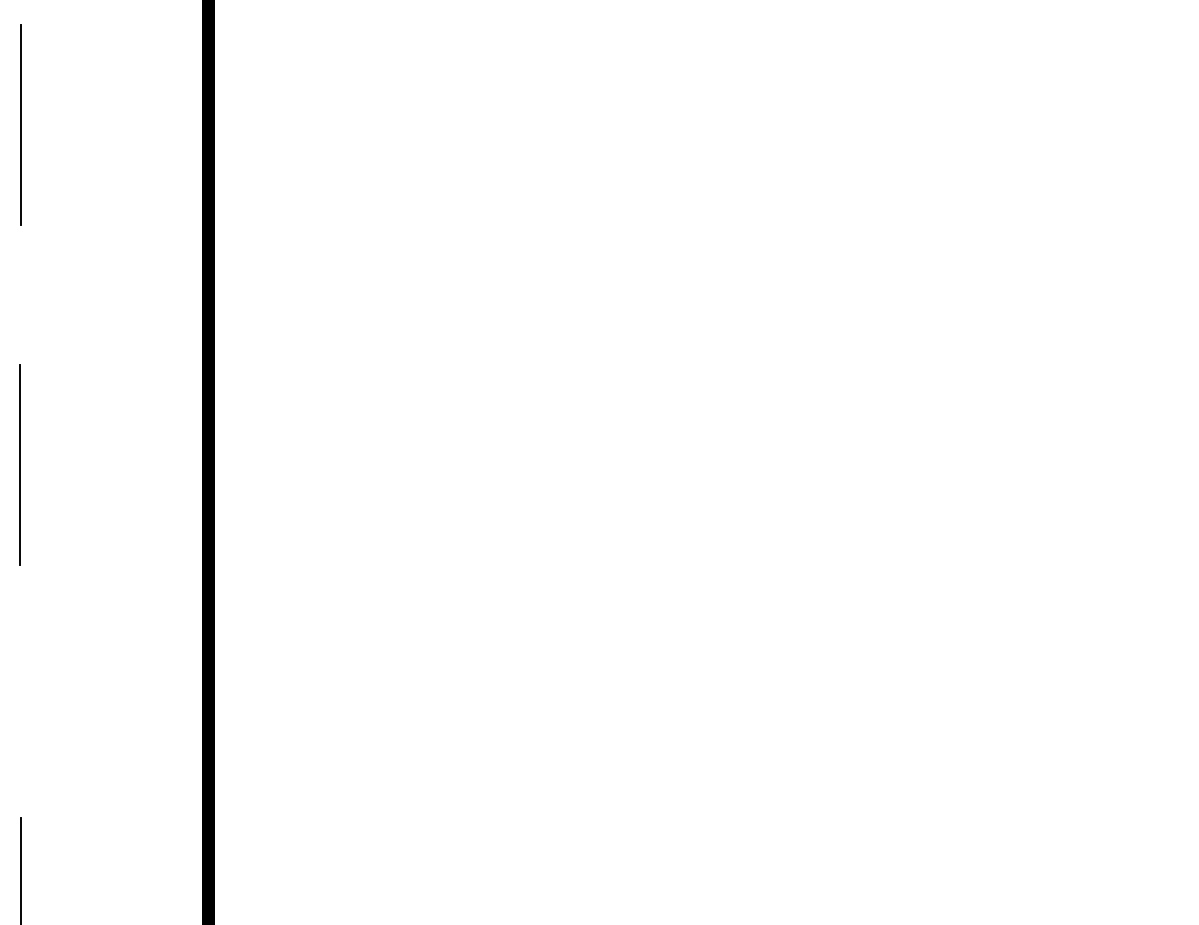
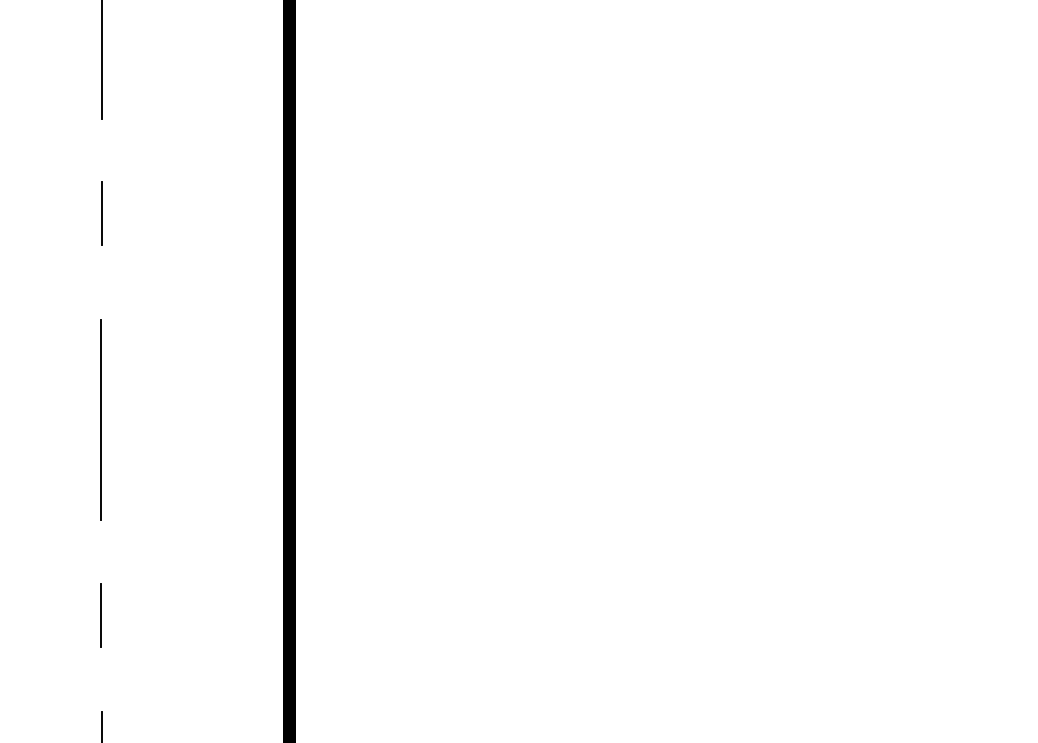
line: (20, 319) -> (101, 212), added
line: (19, 464) -> (100, 419), moved
line: (20, 721) -> (101, 614), added

